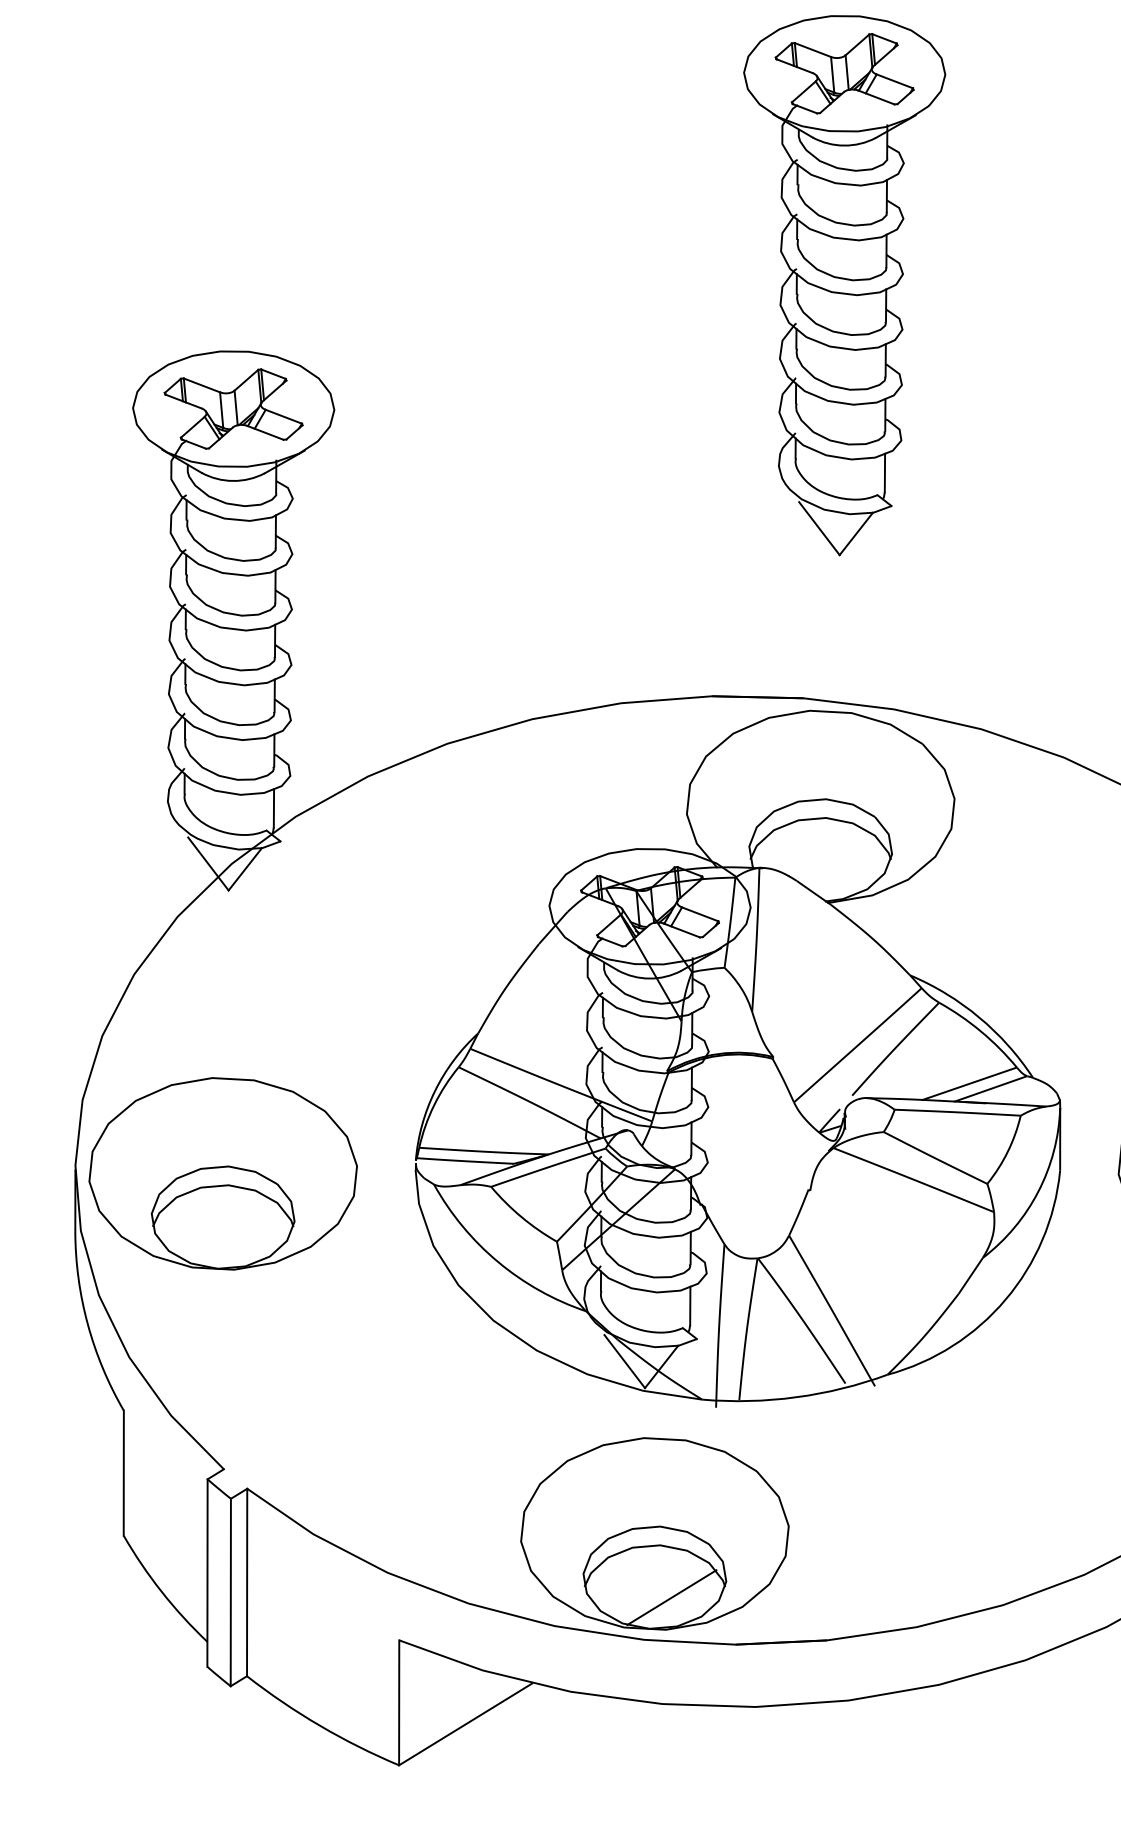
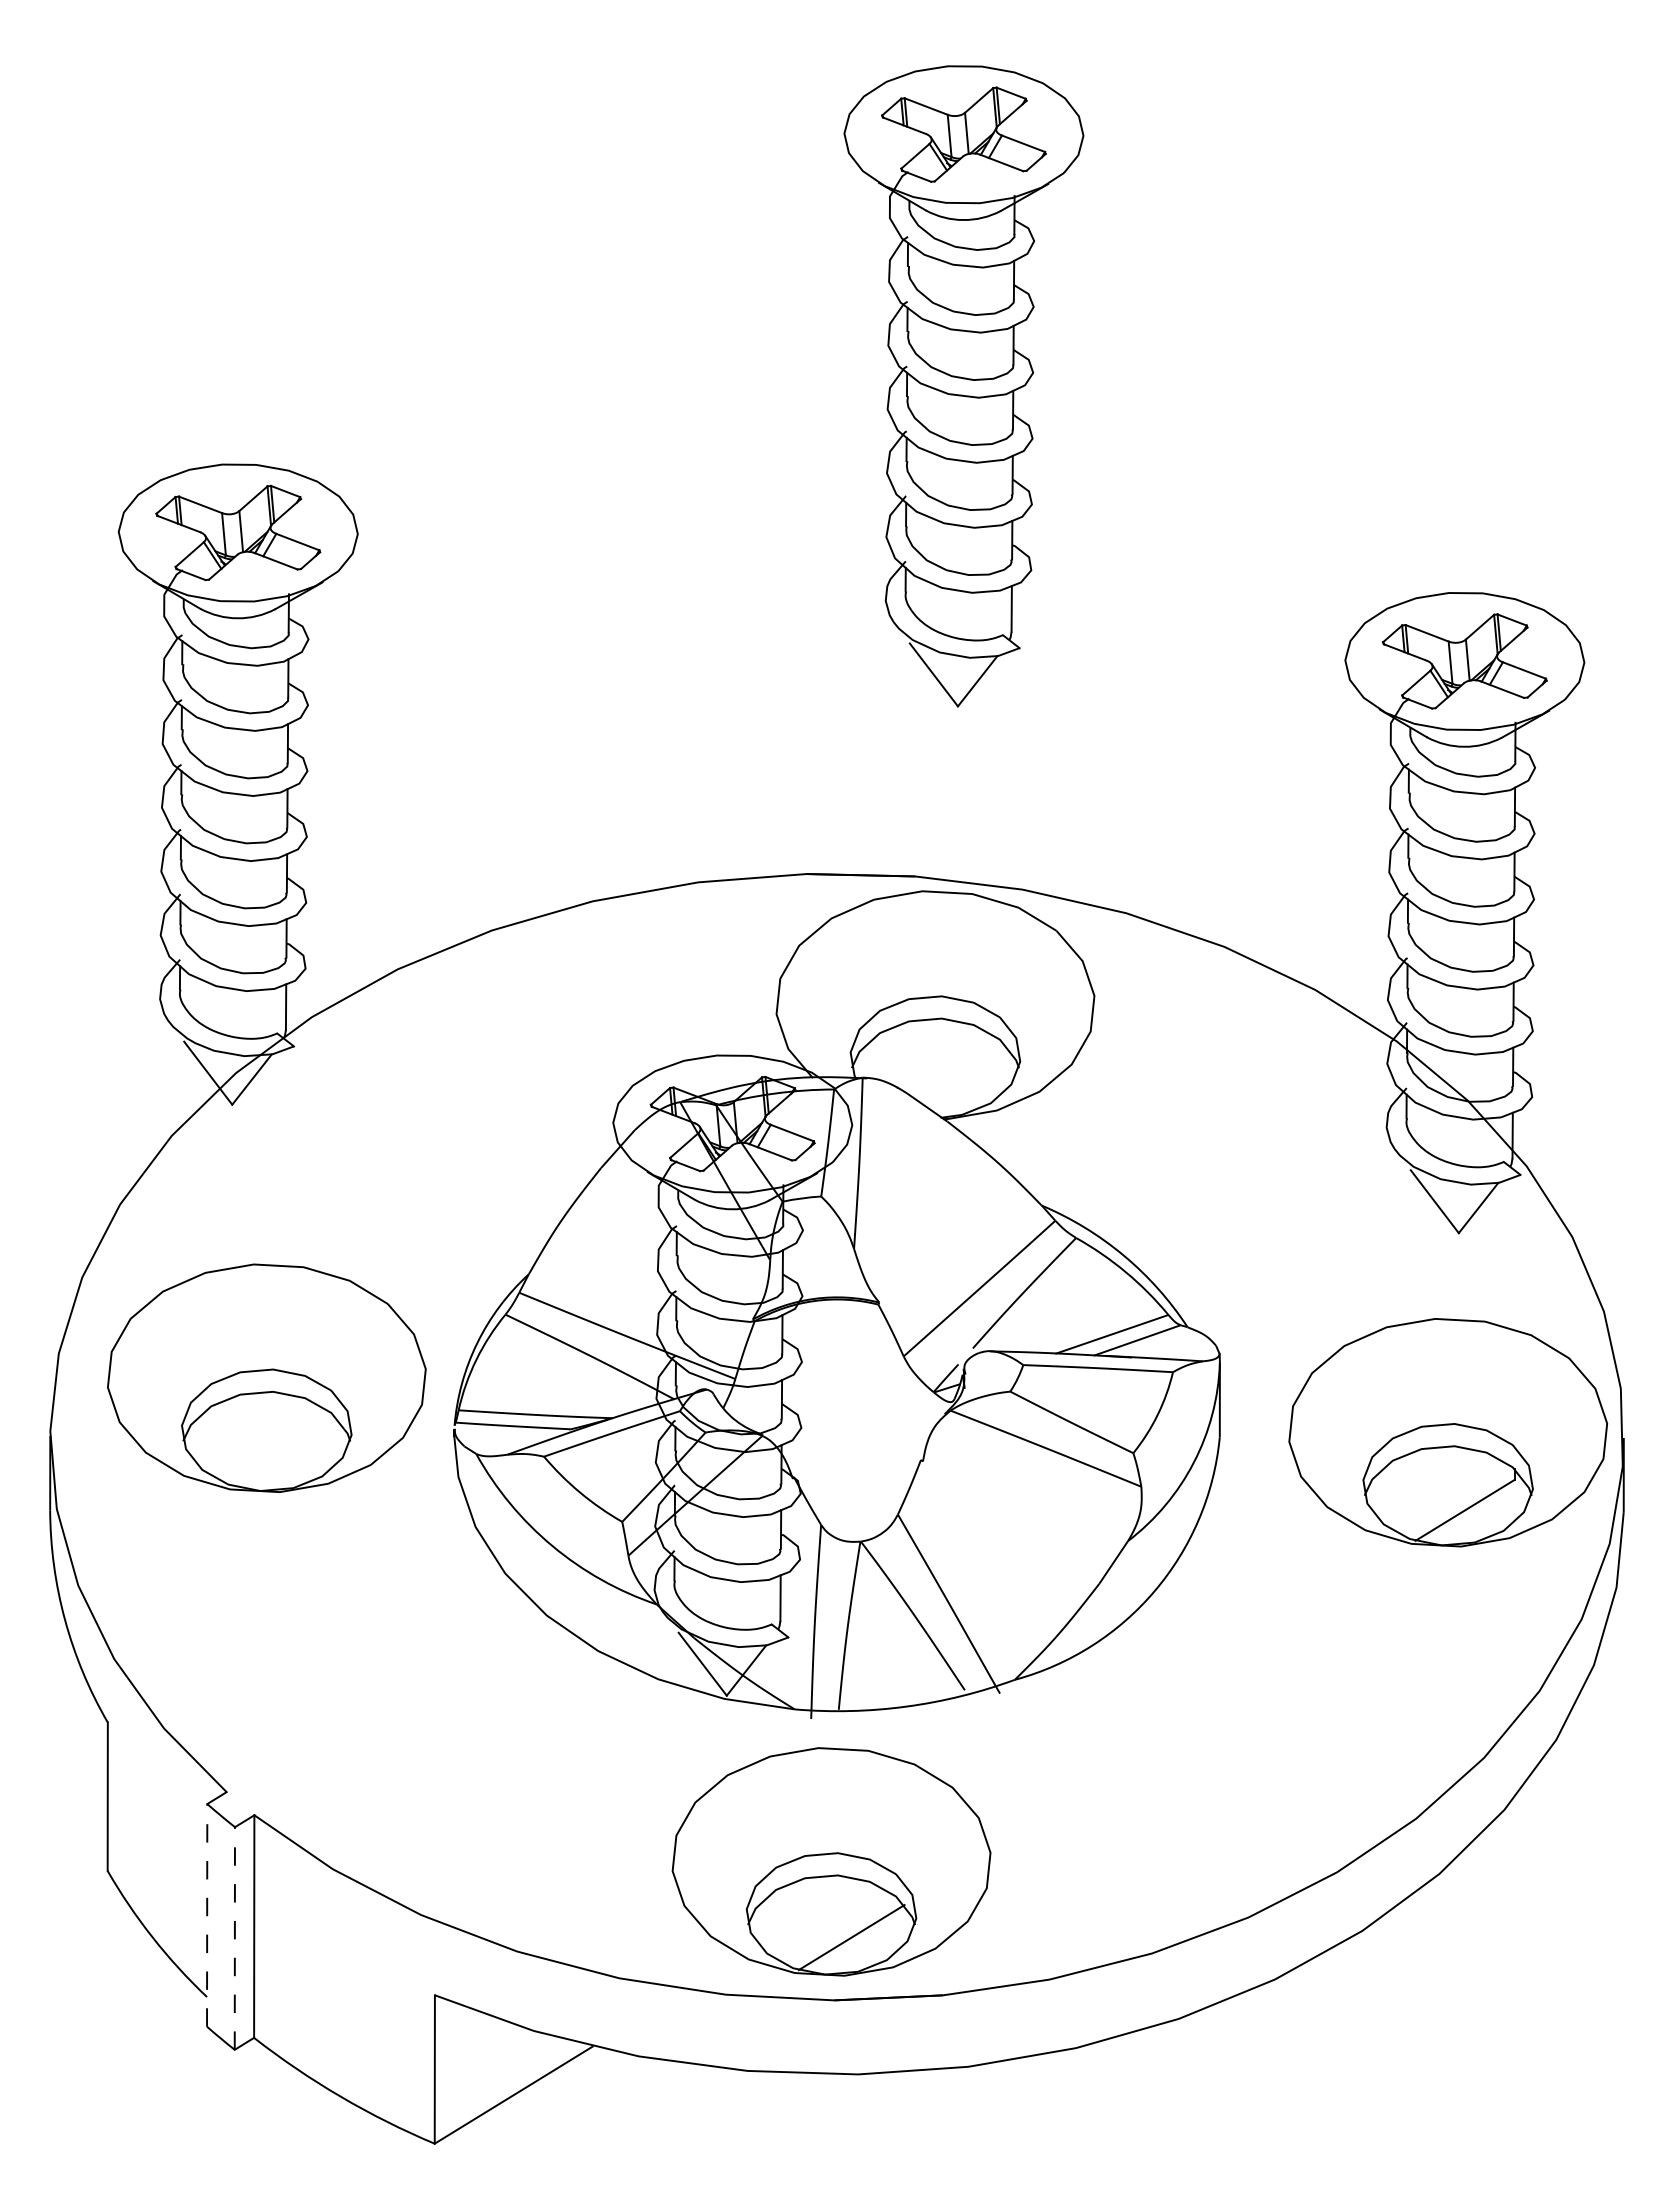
part: (222, 1173) -> (266, 1377), moved
part: (654, 1533) -> (831, 1861), moved
line: (207, 1572) -> (207, 1914), solid -> dashed
line: (230, 1592) -> (234, 1938), solid -> dashed

